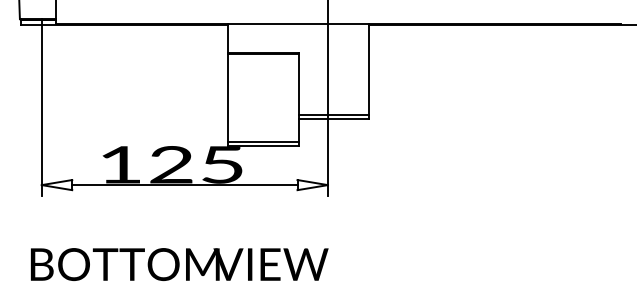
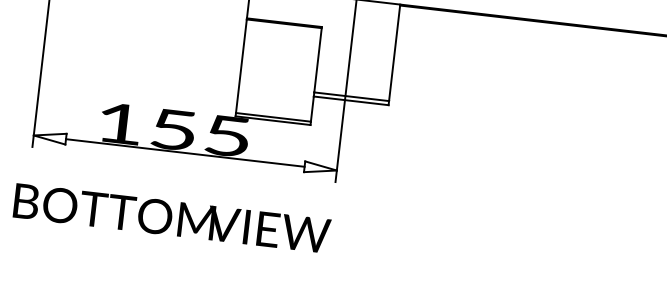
text: (171, 164) -> (173, 129), 125 -> 155
text: (179, 264) -> (171, 218), moved

